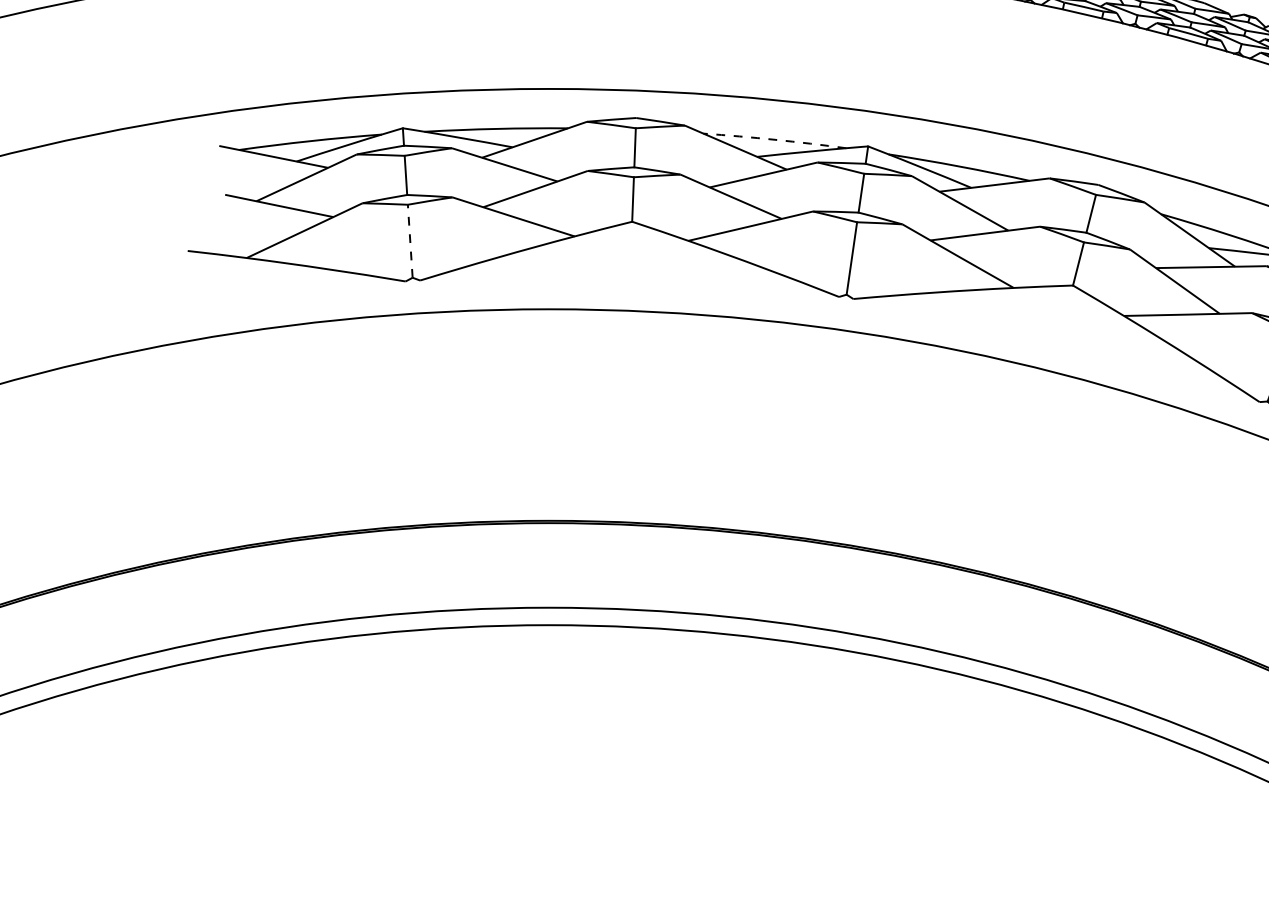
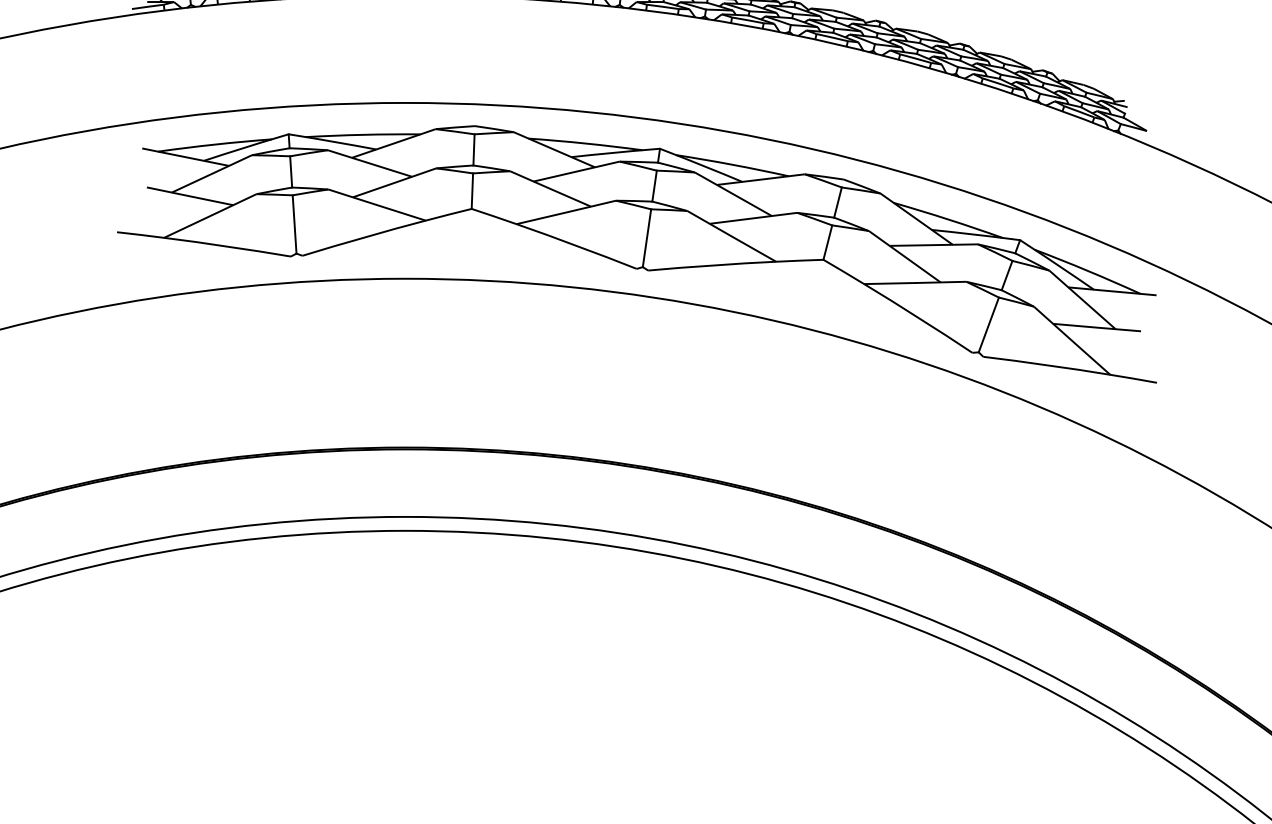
arc: (774, 139) -> (585, 143), dashed -> solid
line: (410, 240) -> (294, 223), dashed -> solid

